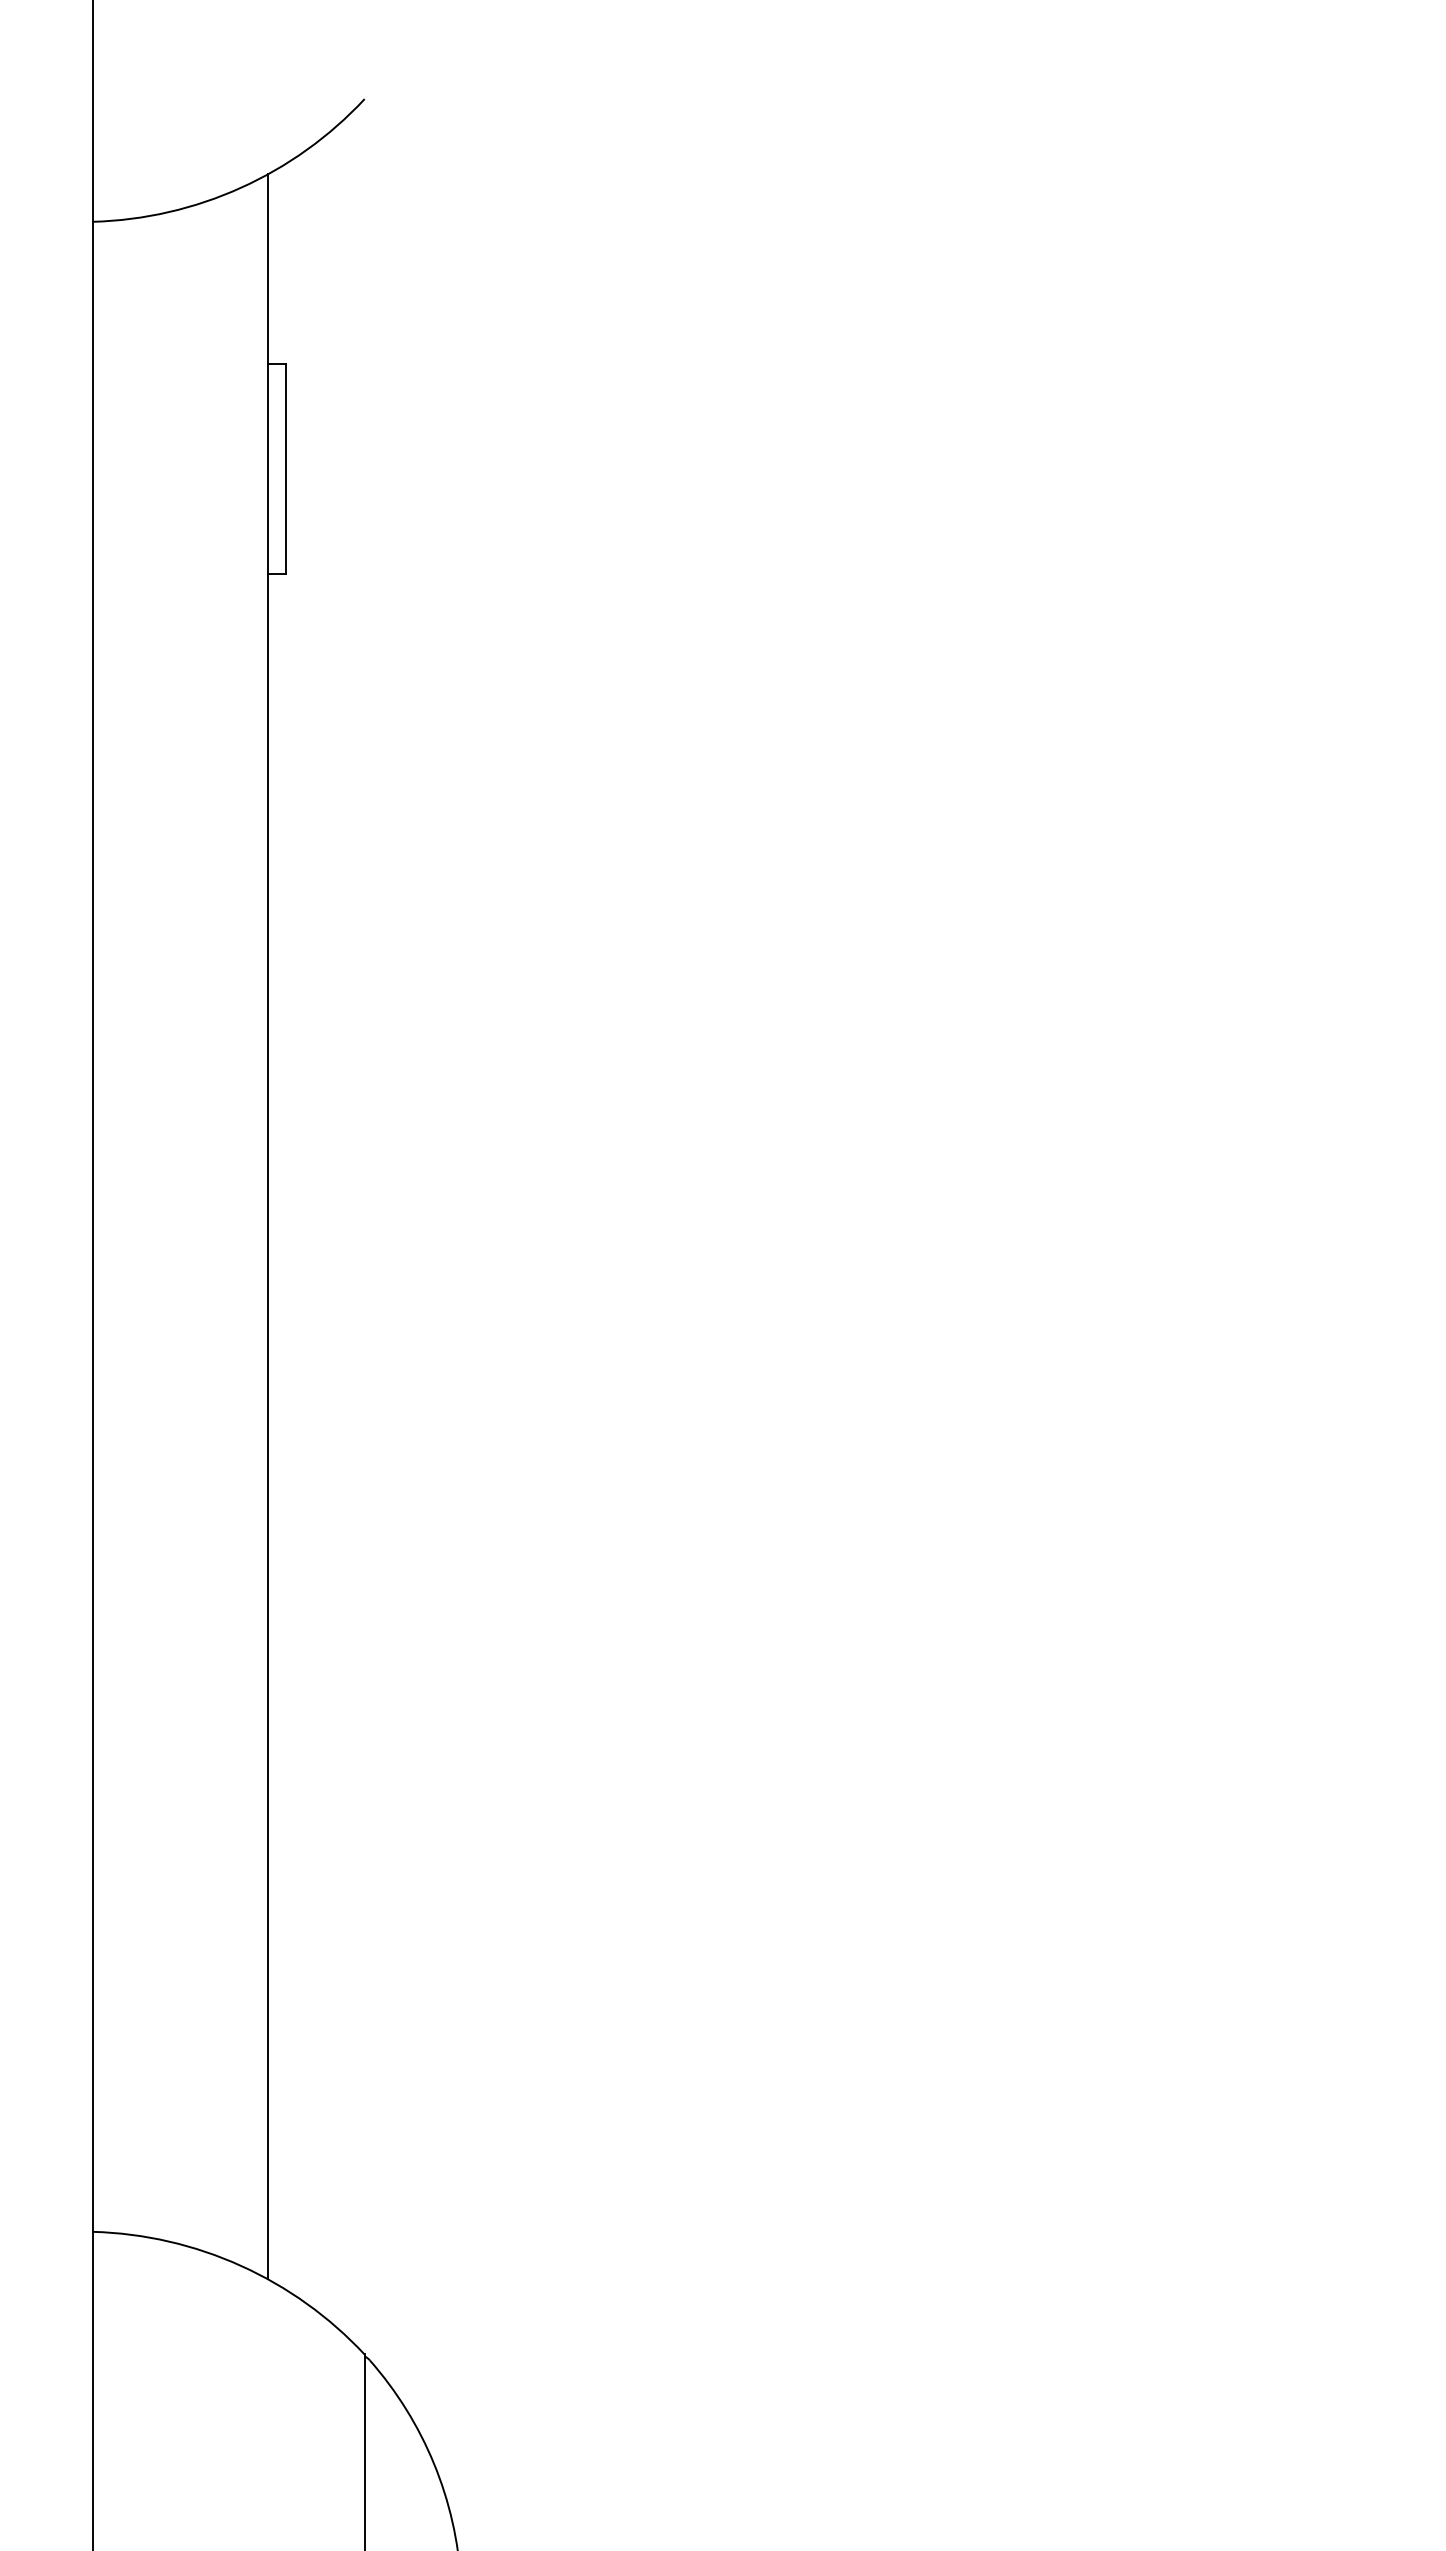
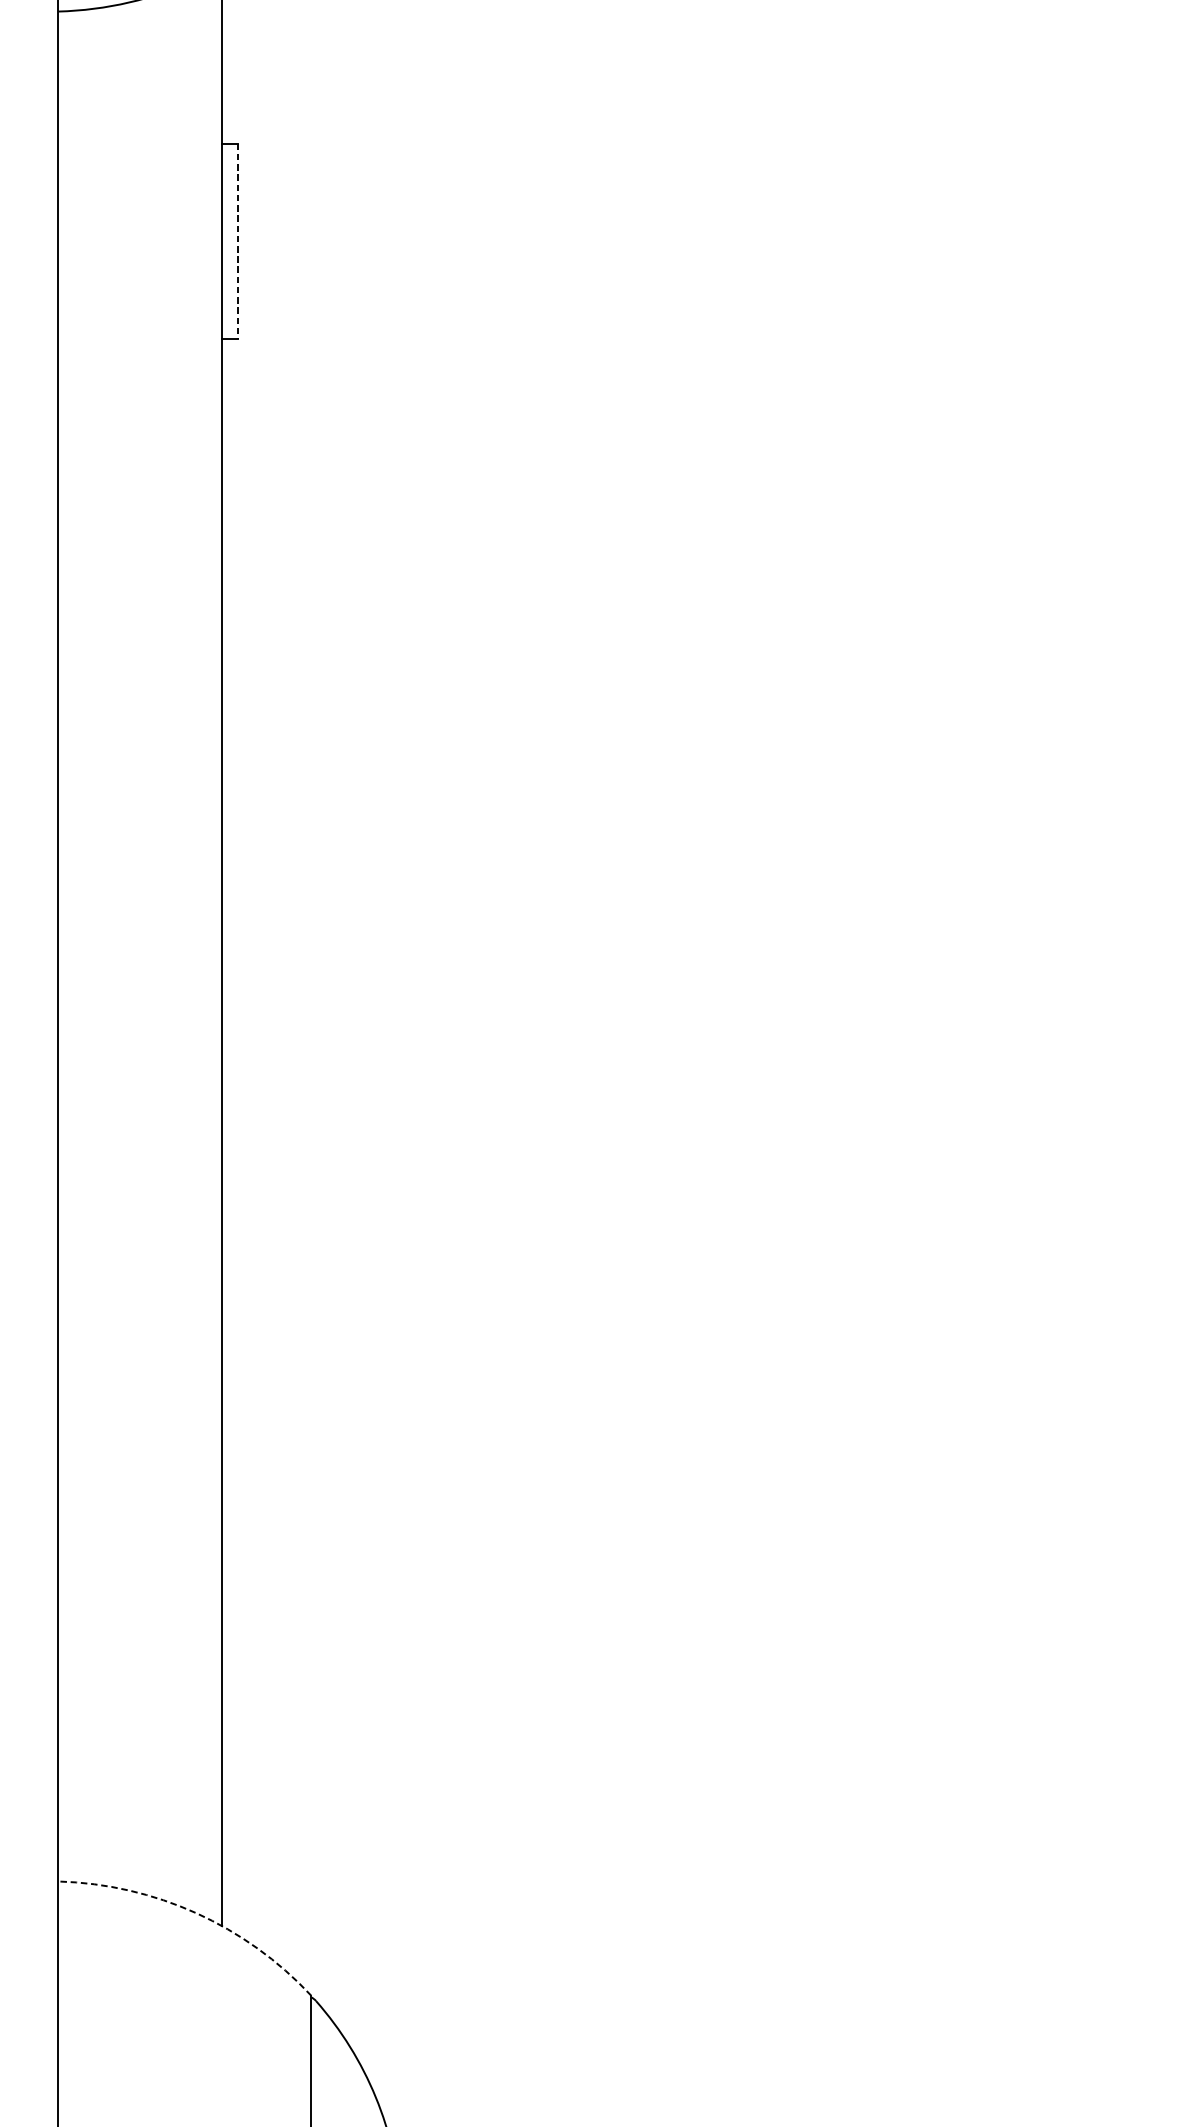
line: (285, 469) -> (237, 241), solid -> dashed
arc: (241, 2265) -> (196, 1912), solid -> dashed

